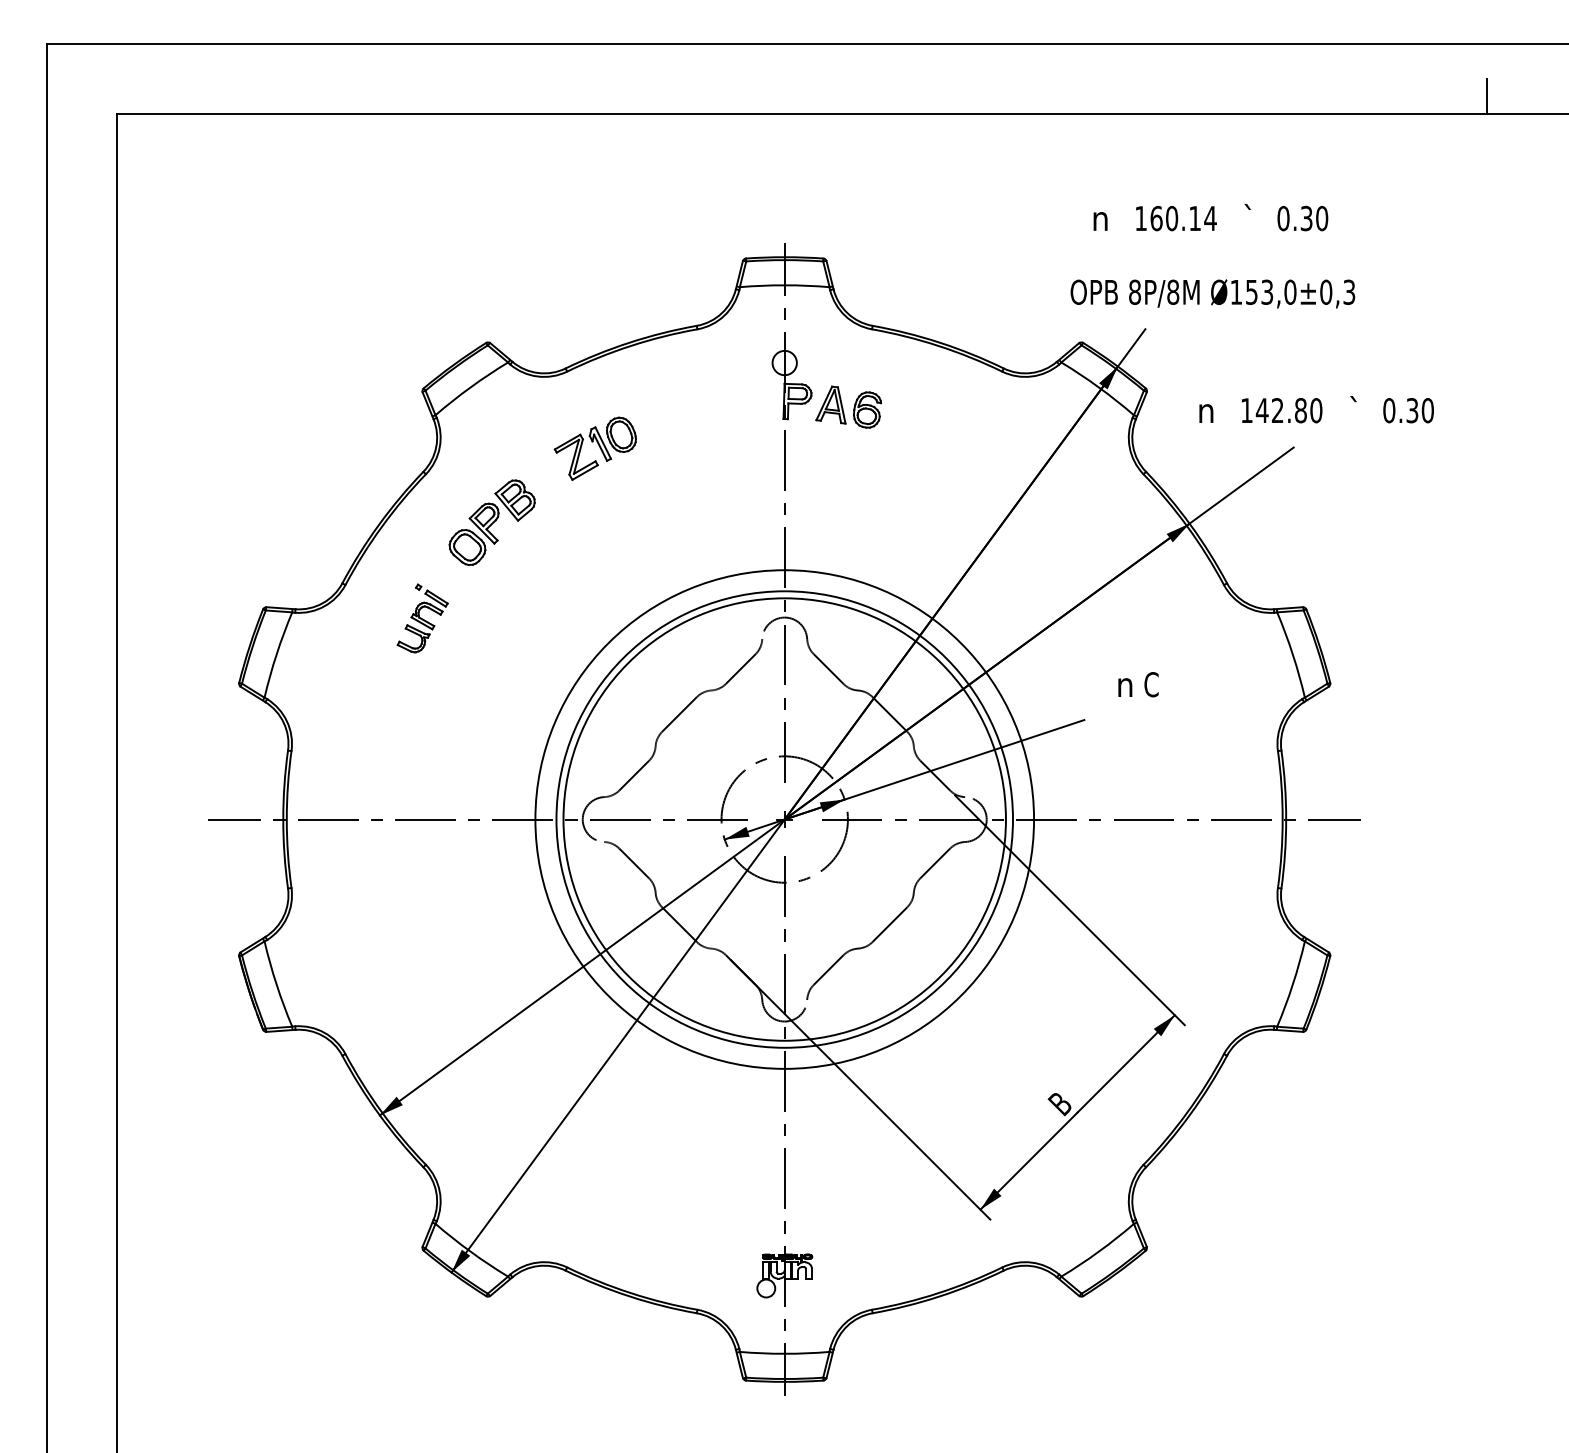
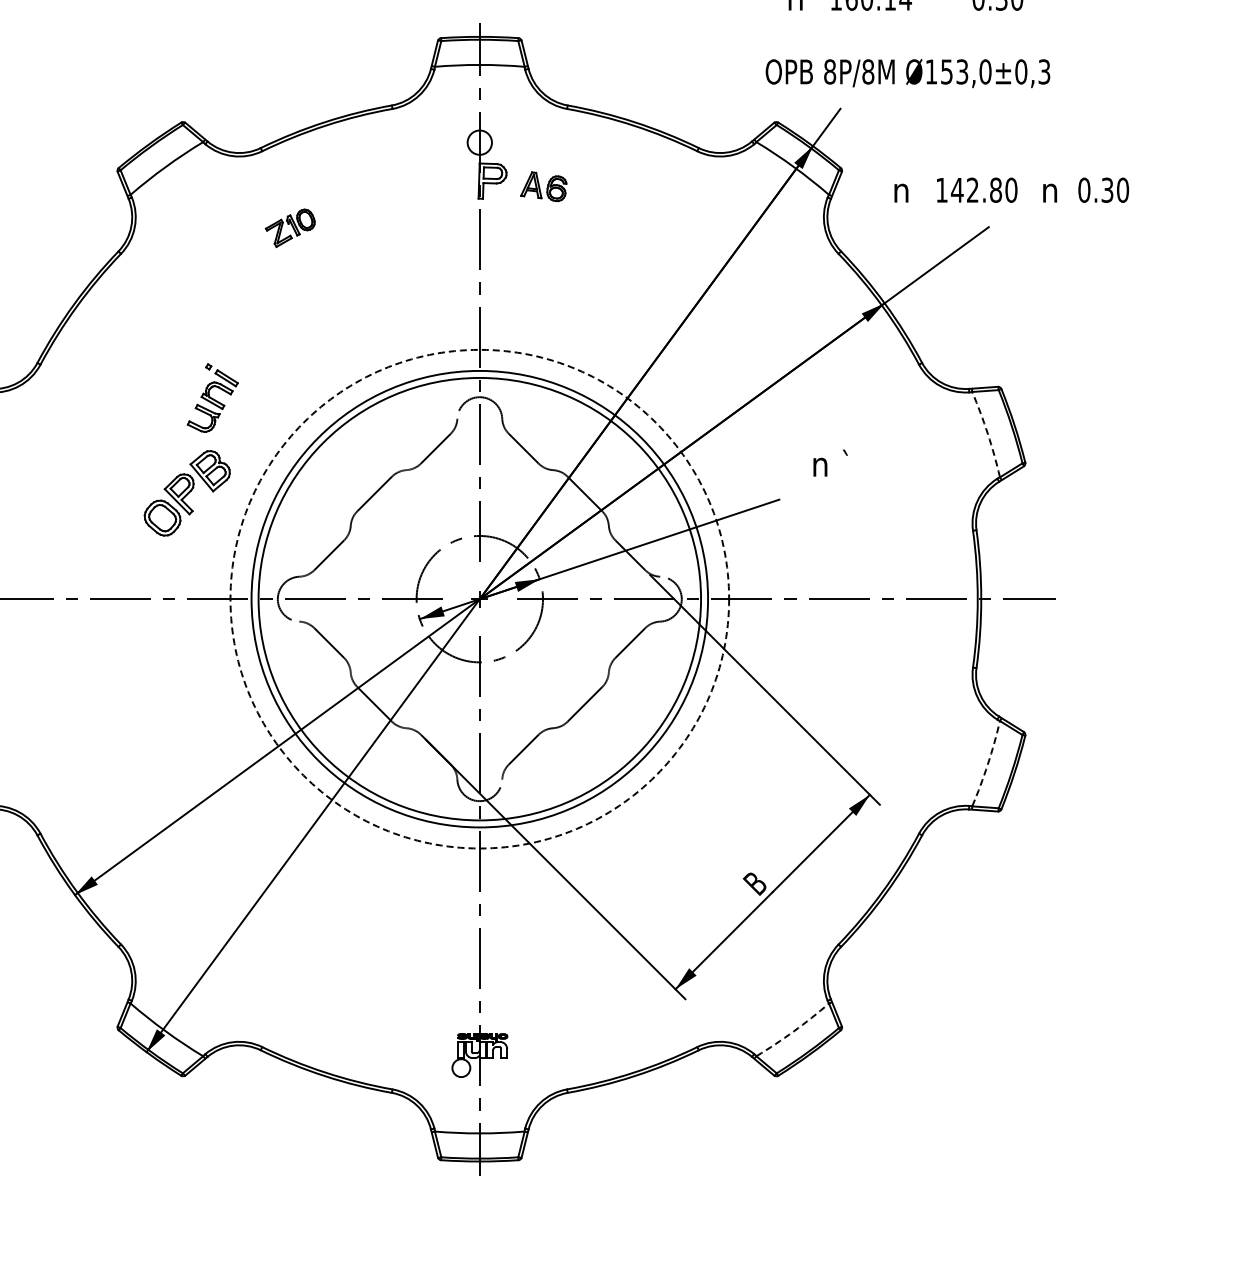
part: (848, 406) -> (543, 186), size x0.7
text: (1354, 409) -> (1049, 189), ` -> n
part: (594, 448) -> (289, 228), size x0.6
part: (491, 522) -> (186, 493), moved
part: (422, 618) -> (212, 398), moved
arc: (1292, 654) -> (987, 434), solid -> dashed
text: (1151, 683) -> (846, 463), C -> `
circle: (784, 819) -> (479, 599), solid -> dashed
arc: (1292, 984) -> (987, 764), solid -> dashed
arc: (1098, 1251) -> (793, 1031), solid -> dashed

